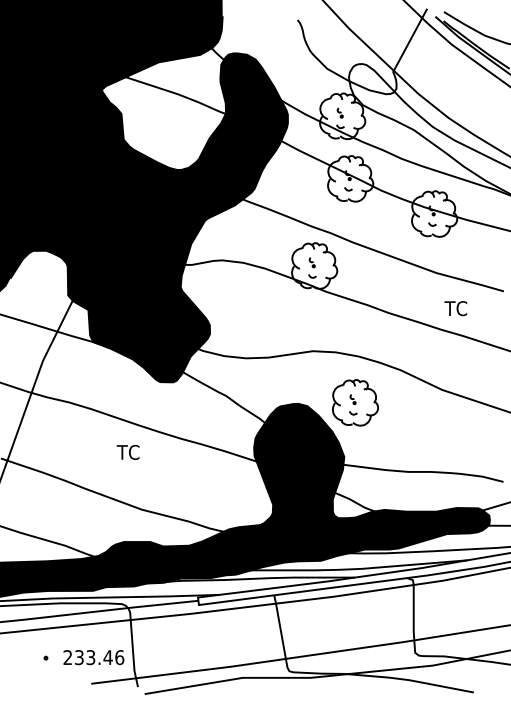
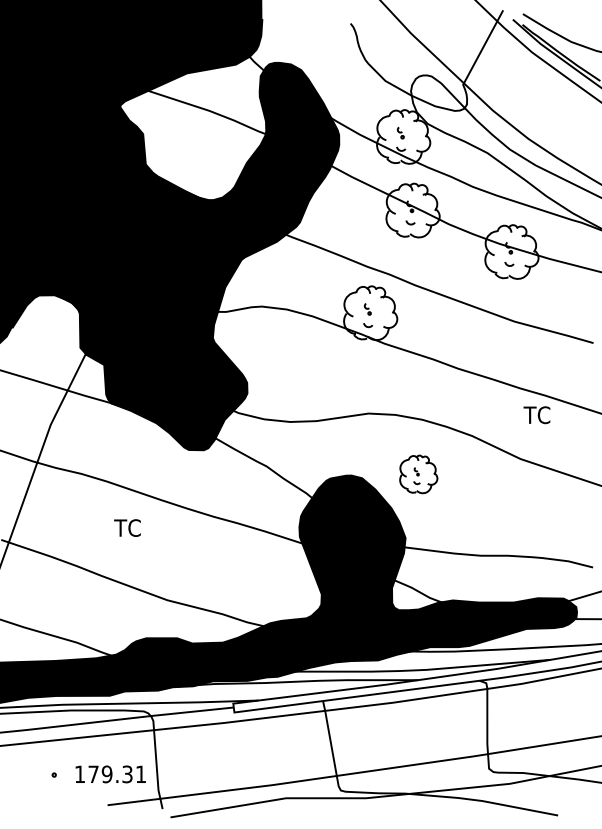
text: (455, 308) -> (536, 415), moved
part: (355, 402) -> (418, 473), size x0.7
text: (127, 452) -> (126, 528), moved
text: (93, 657) -> (110, 774), 233.46 -> 179.31

